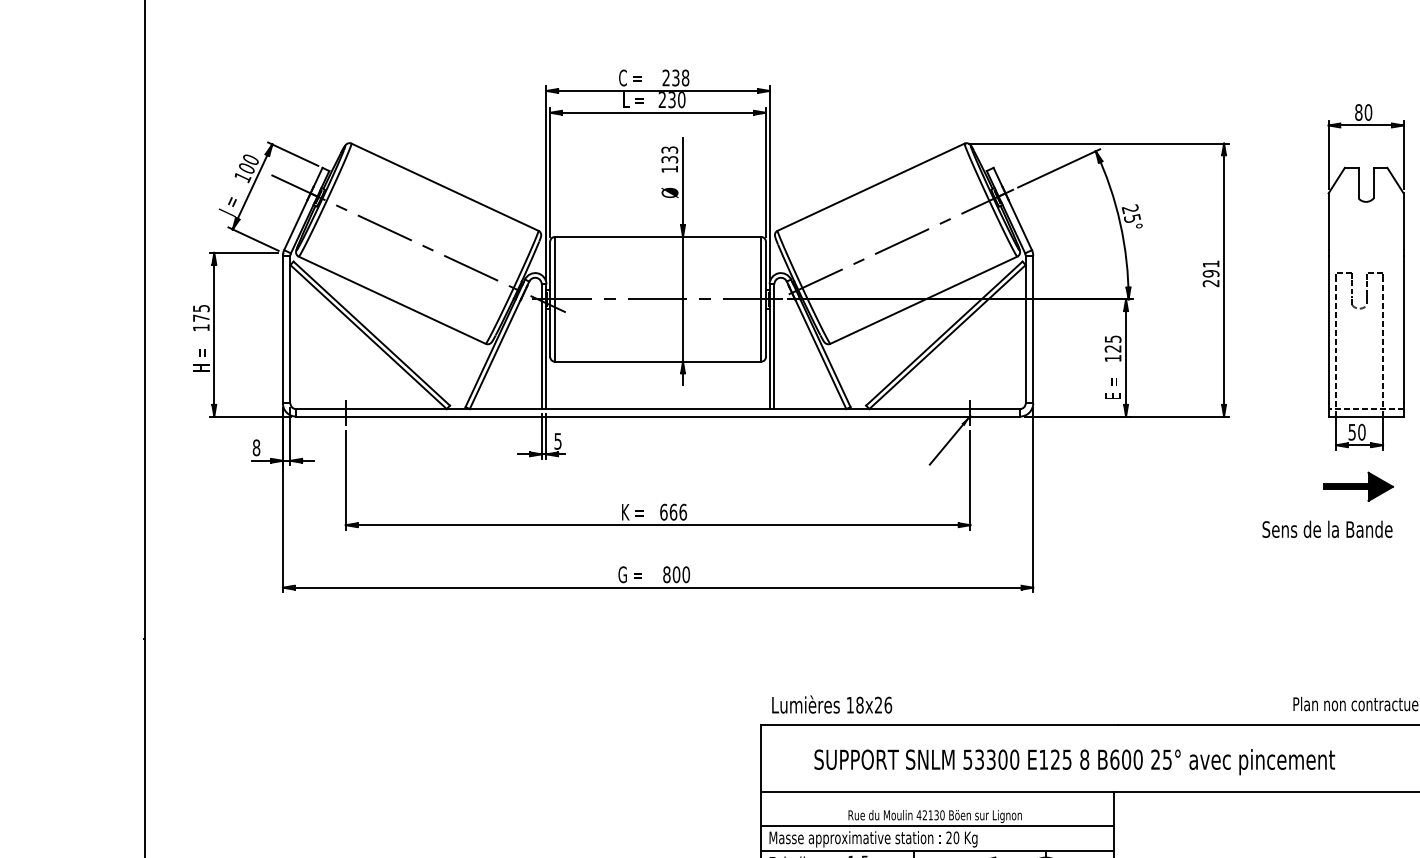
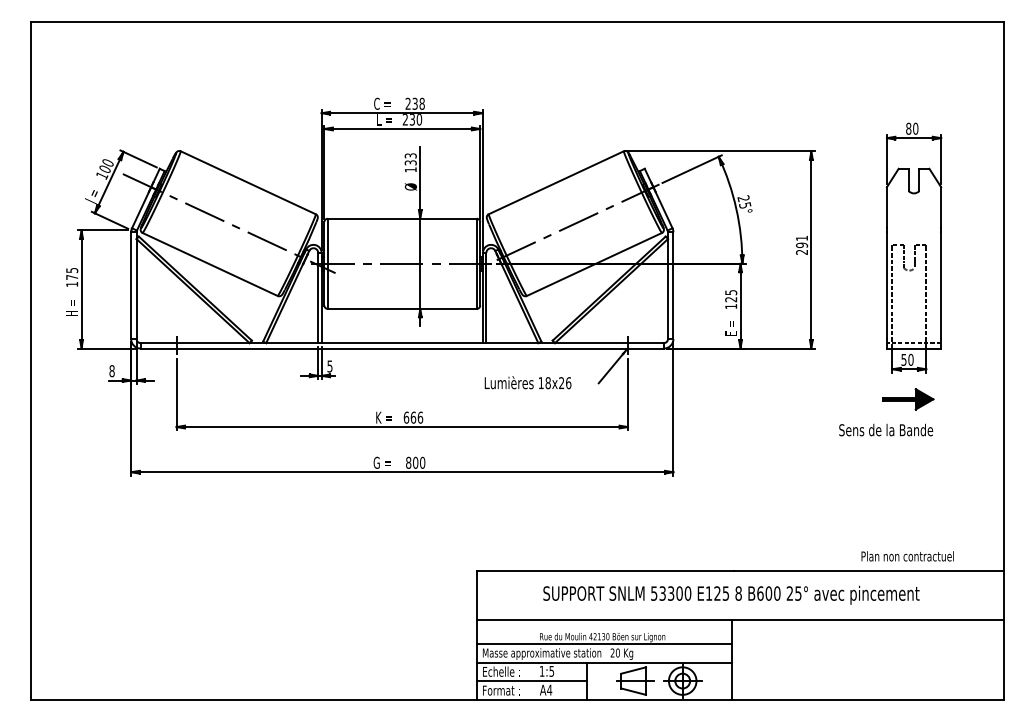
text: (831, 704) -> (527, 382), moved
text: (1074, 761) -> (731, 594), moved

